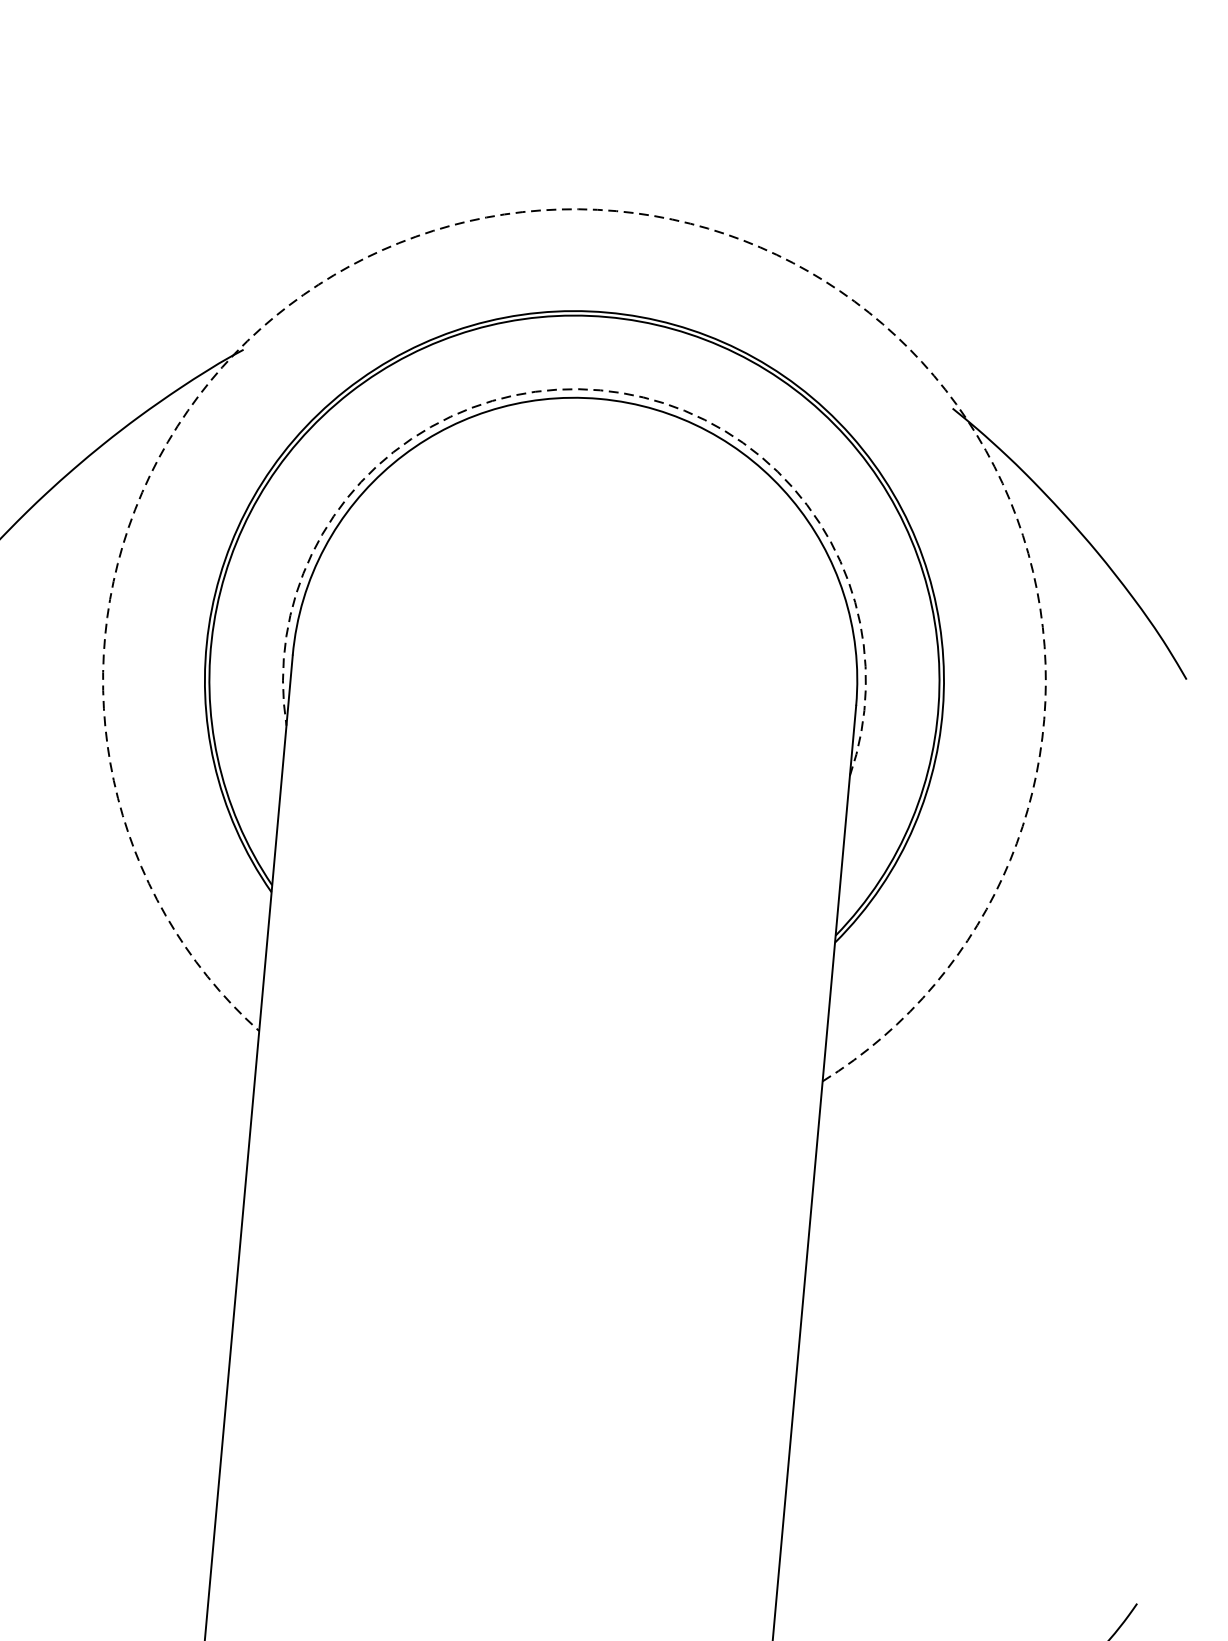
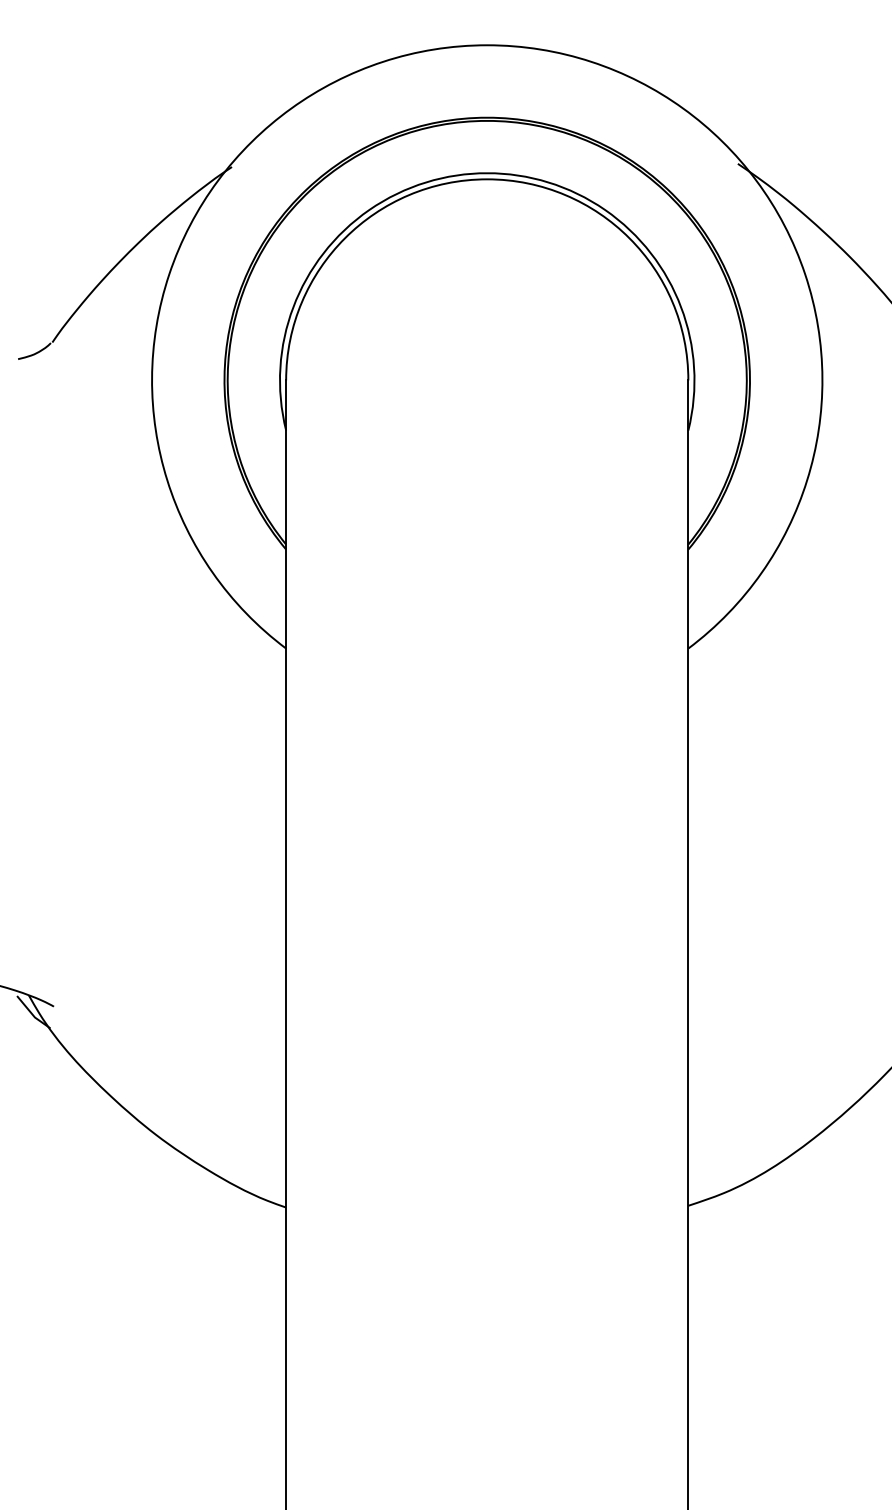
arc: (616, 211) -> (487, 45), dashed -> solid
arc: (600, 390) -> (487, 173), dashed -> solid

